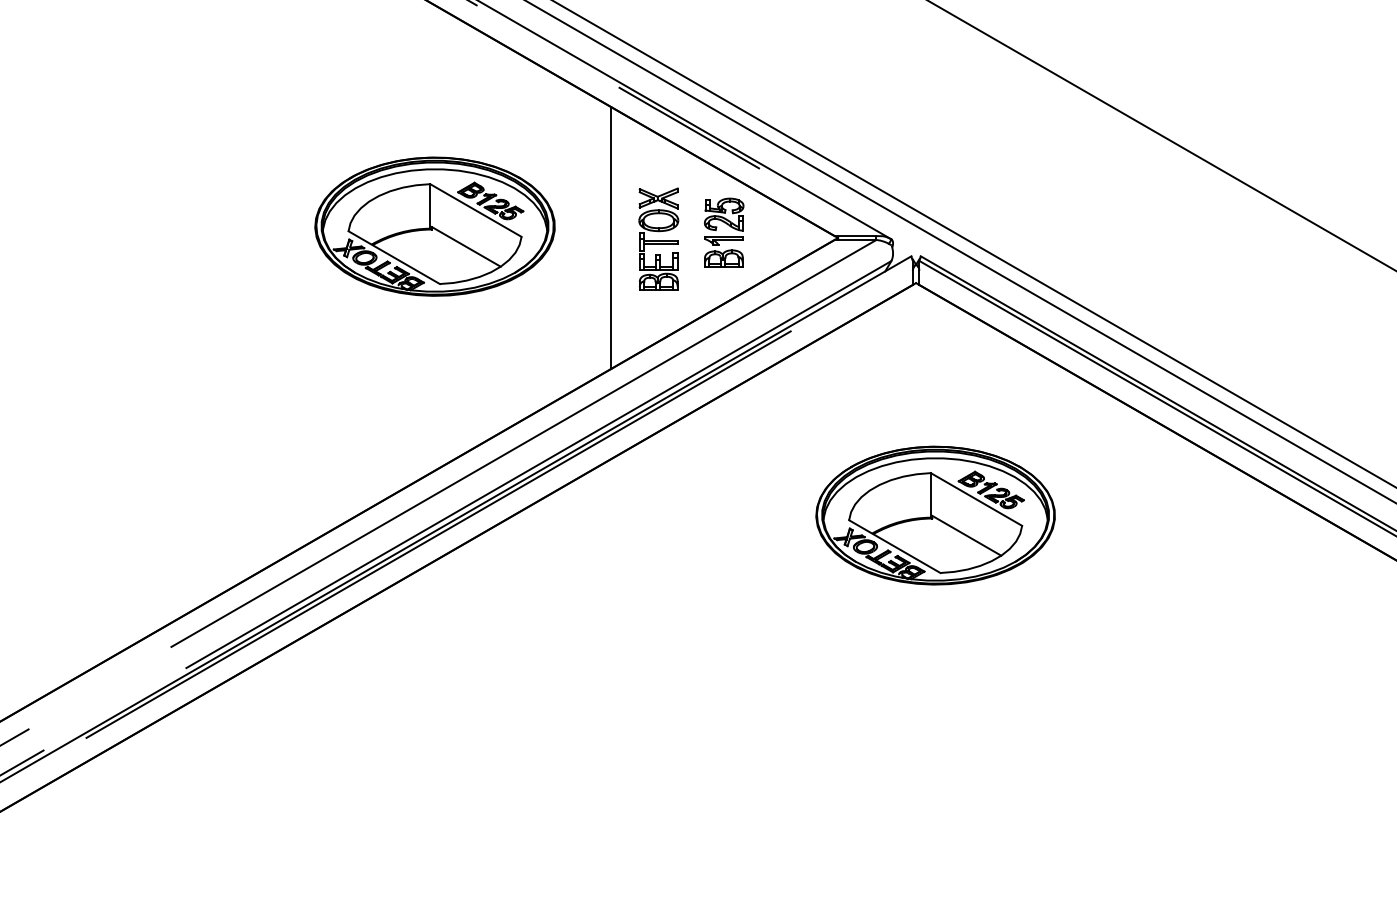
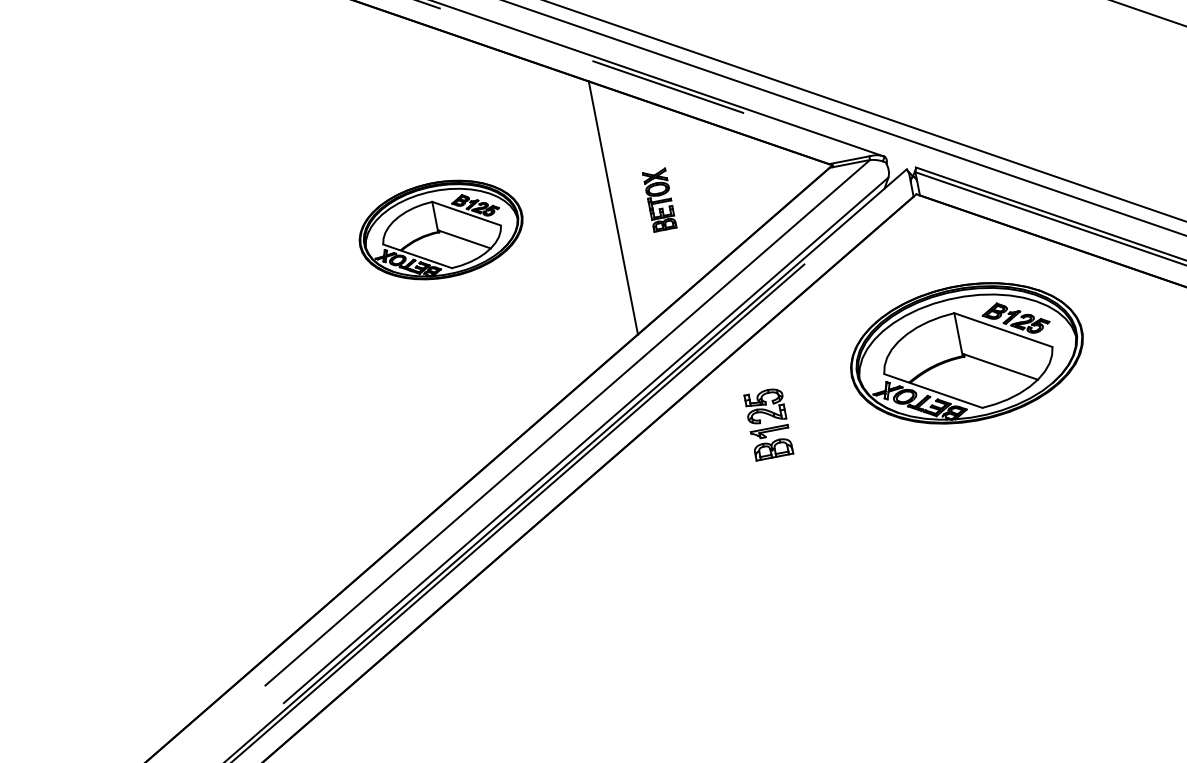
part: (434, 226) -> (440, 229), size x0.7
part: (724, 232) -> (768, 423), moved
part: (658, 238) -> (659, 199), size x0.6
part: (935, 515) -> (966, 353), moved

